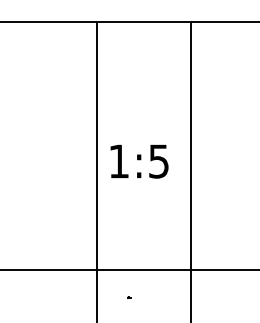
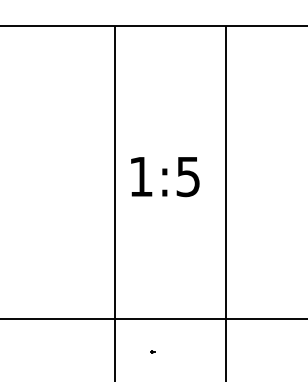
text: (139, 161) -> (165, 176), moved

